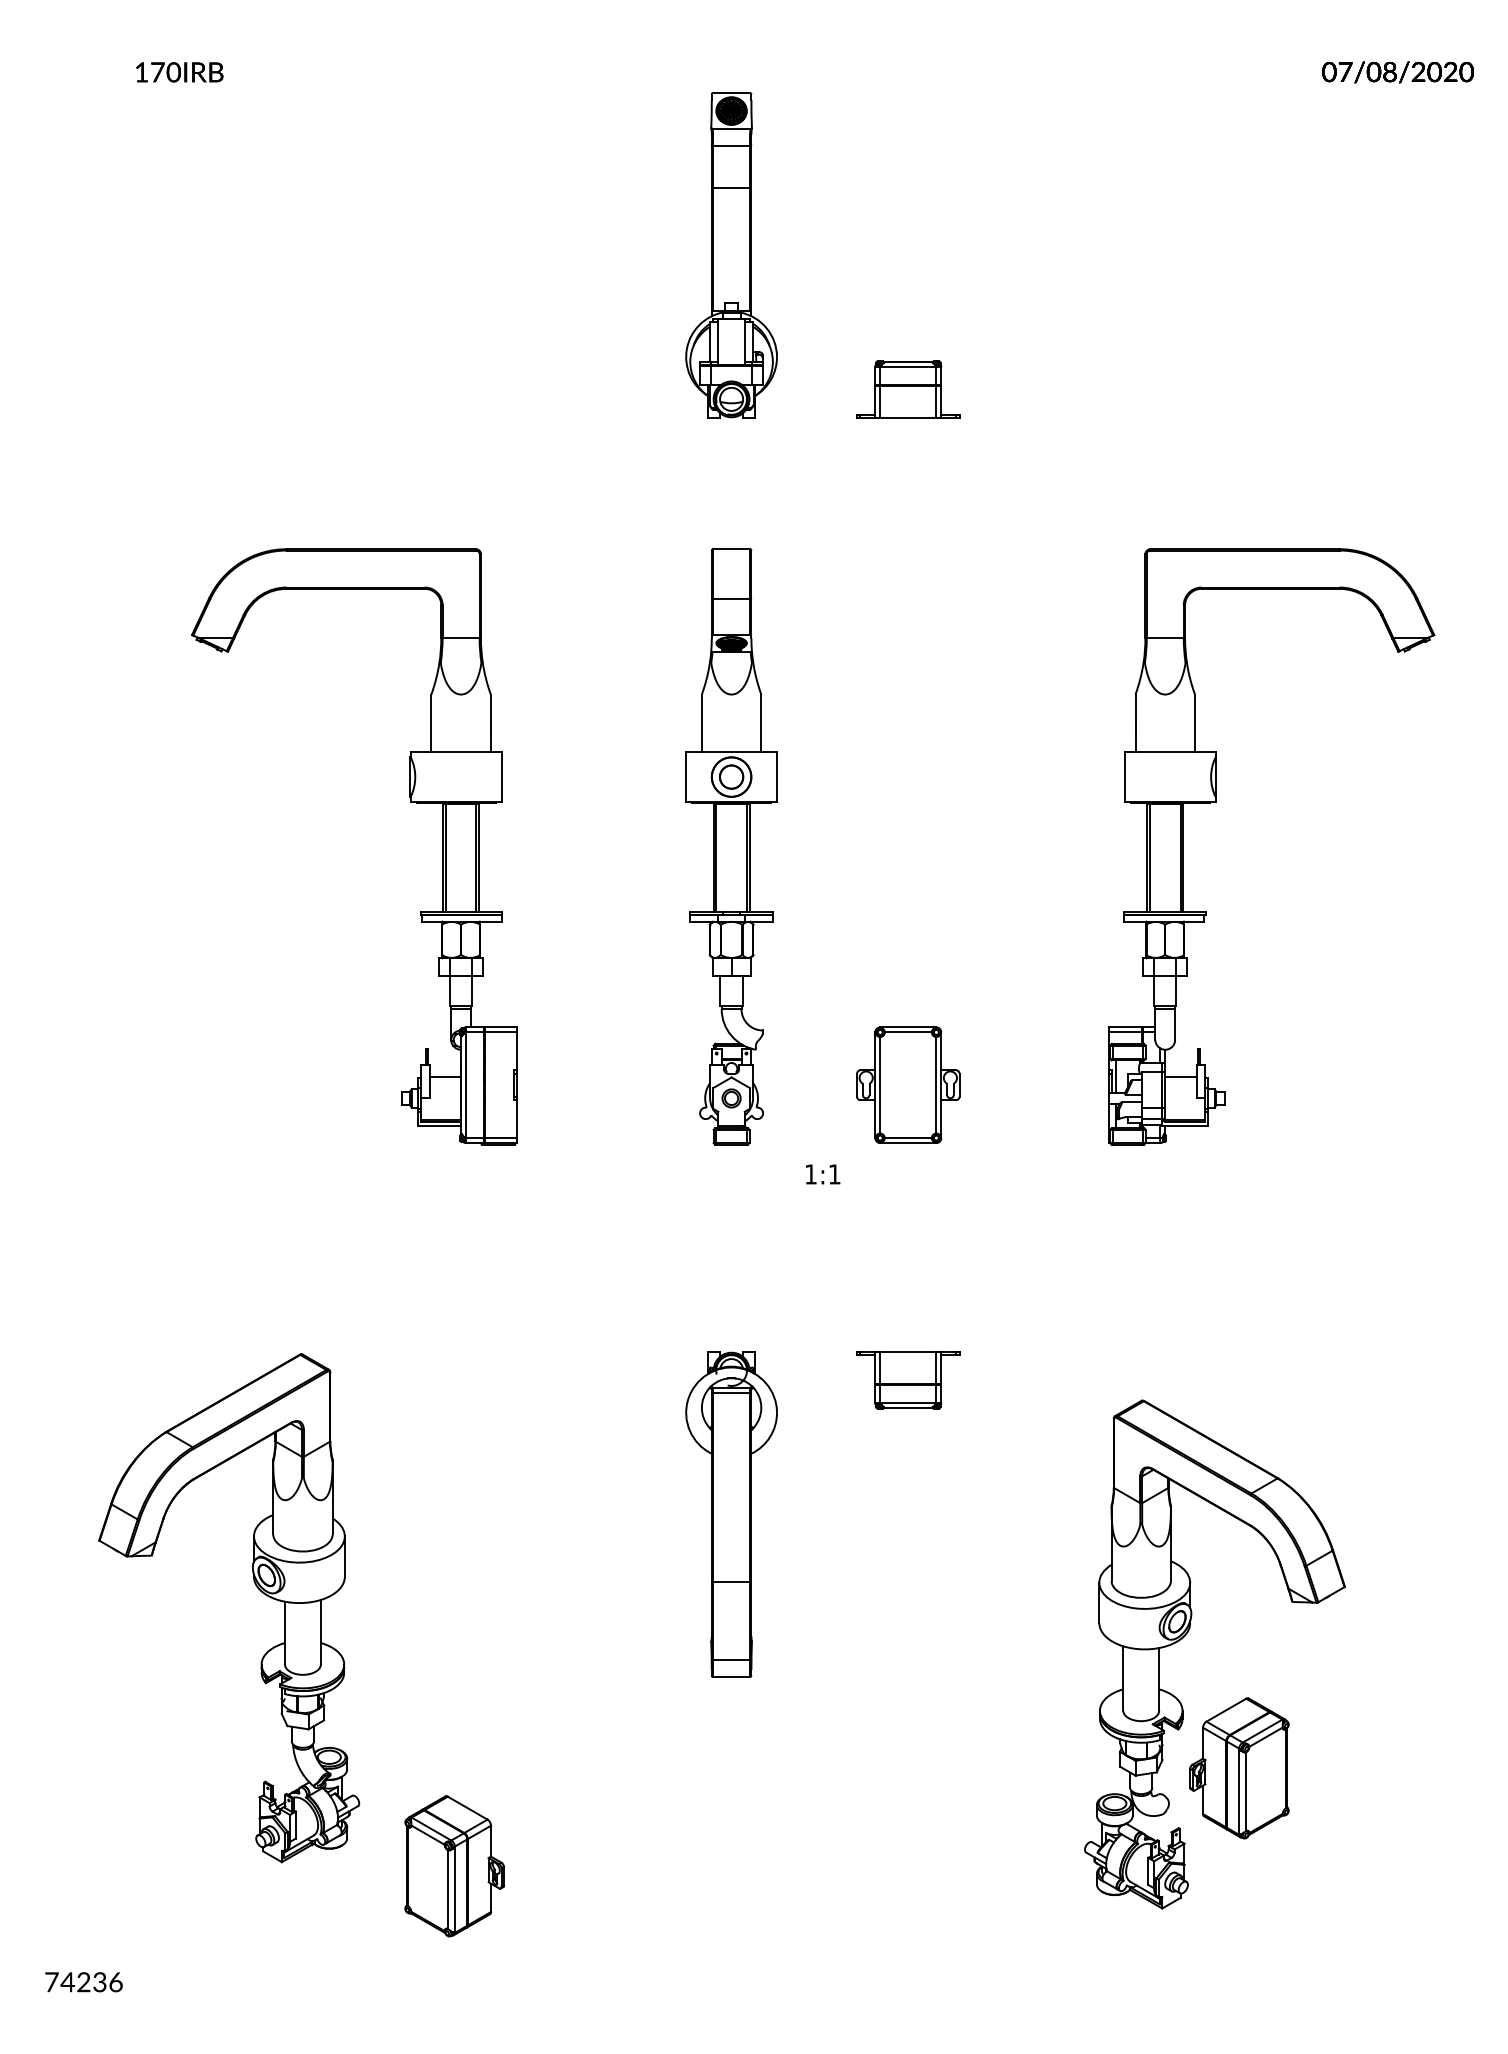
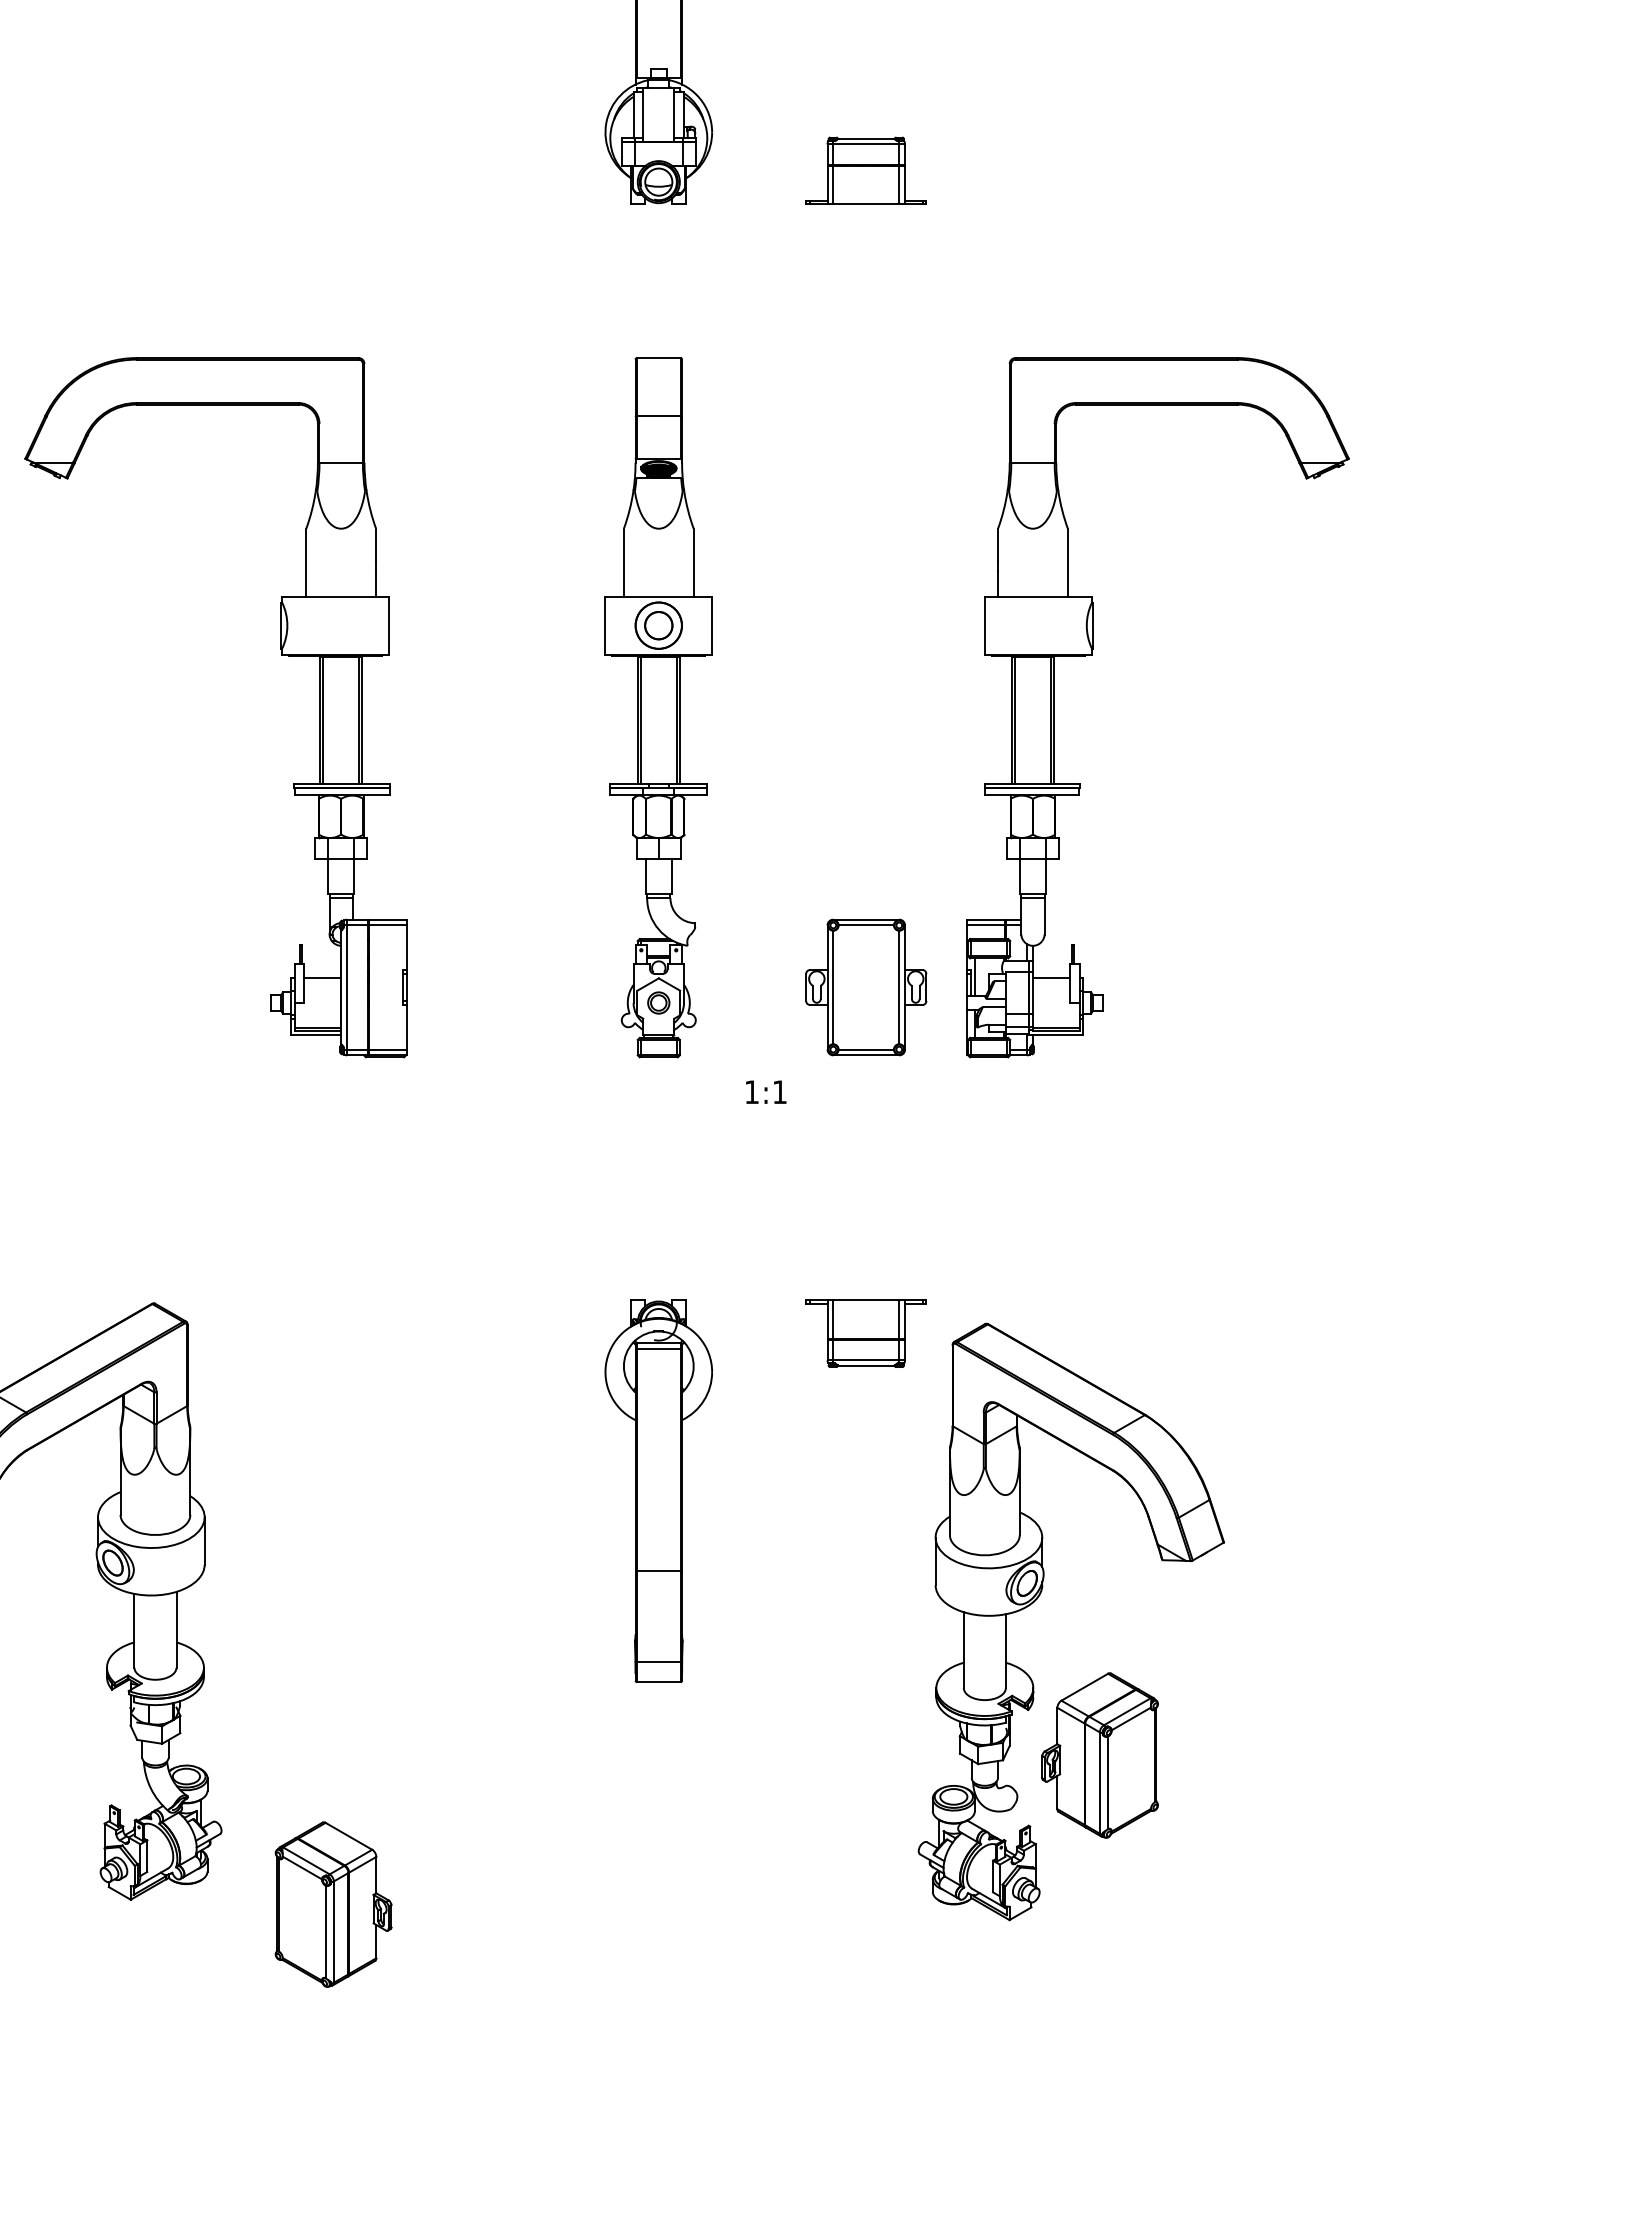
part: (1216, 802) -> (1093, 655), moved
part: (1186, 1635) -> (1037, 1599), moved

